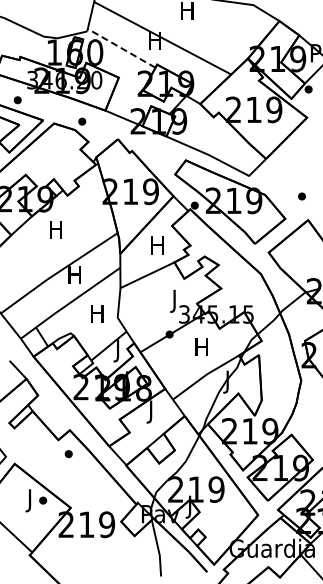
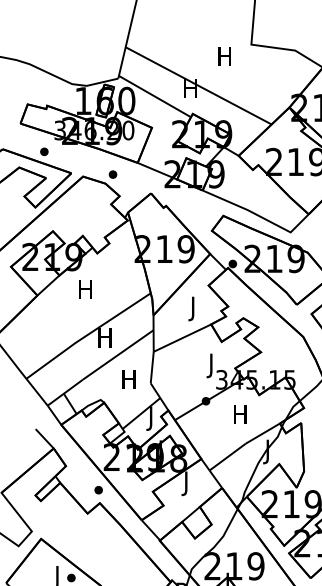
line: (121, 48) -> (154, 96), dashed -> solid
text: (157, 247) -> (193, 308), H -> J
part: (68, 453) -> (98, 489), moved

